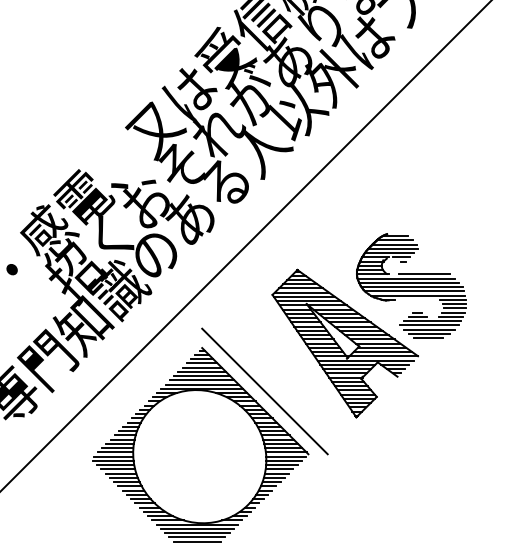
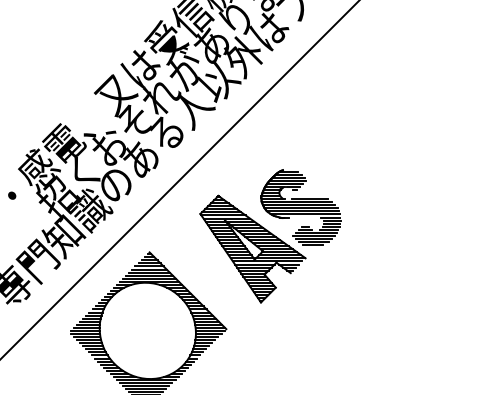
line: (264, 391) -> (194, 283), removed

